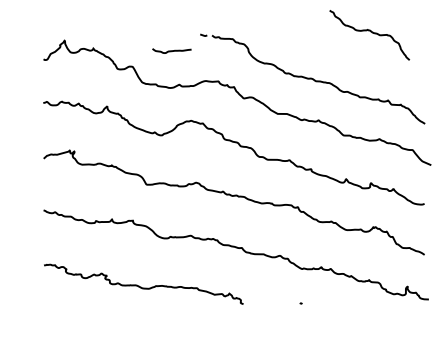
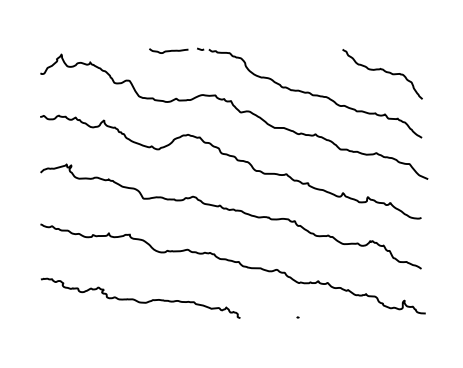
curve: (370, 32) -> (383, 71), moved
curve: (171, 50) -> (168, 50), moved

